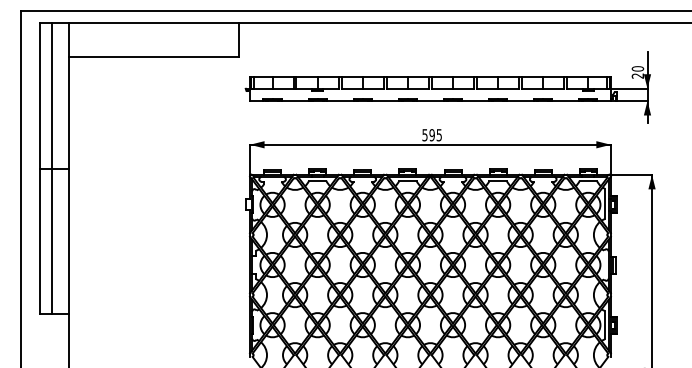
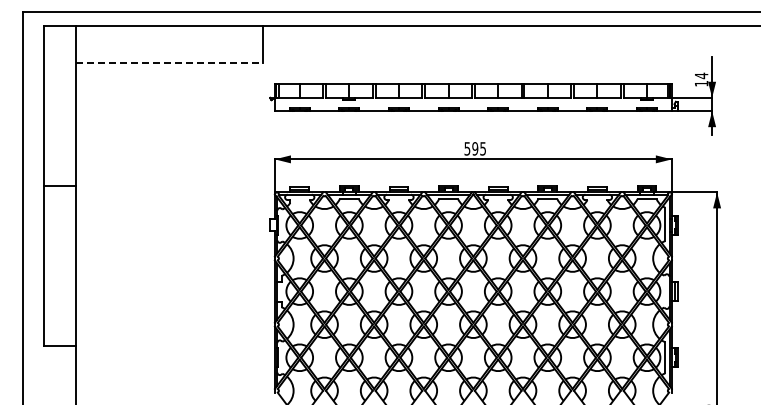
line: (155, 56) -> (170, 62), solid -> dashed
text: (637, 72) -> (701, 79), 20 -> 14
line: (52, 168) -> (57, 185), removed

